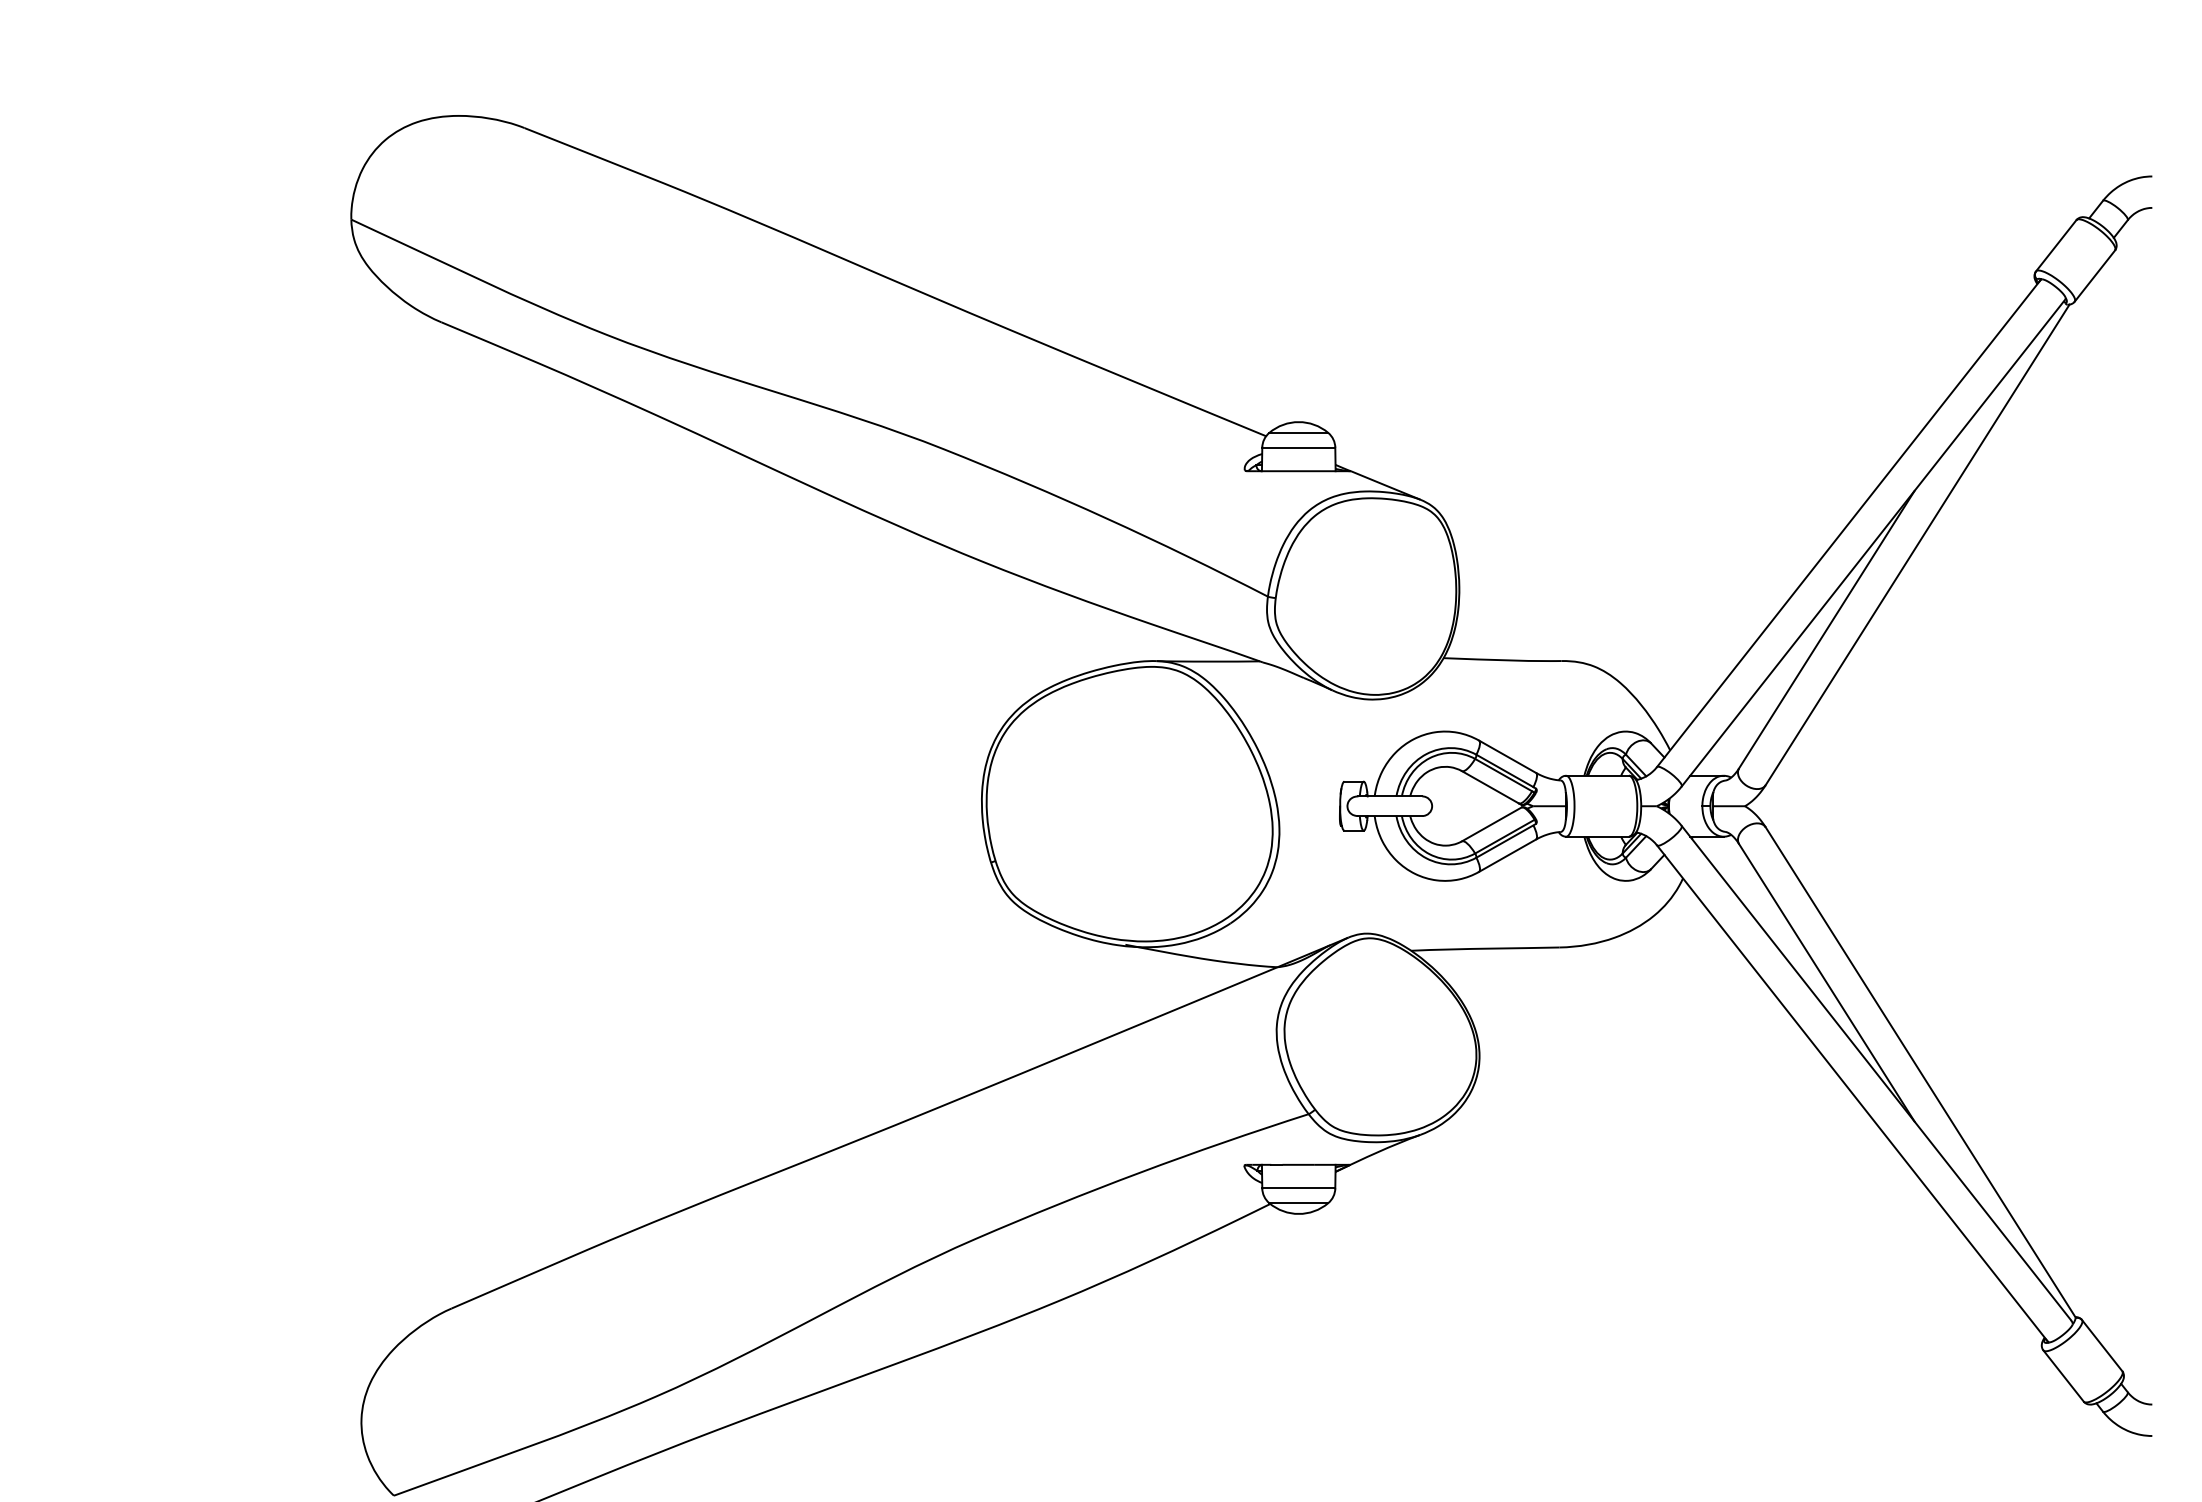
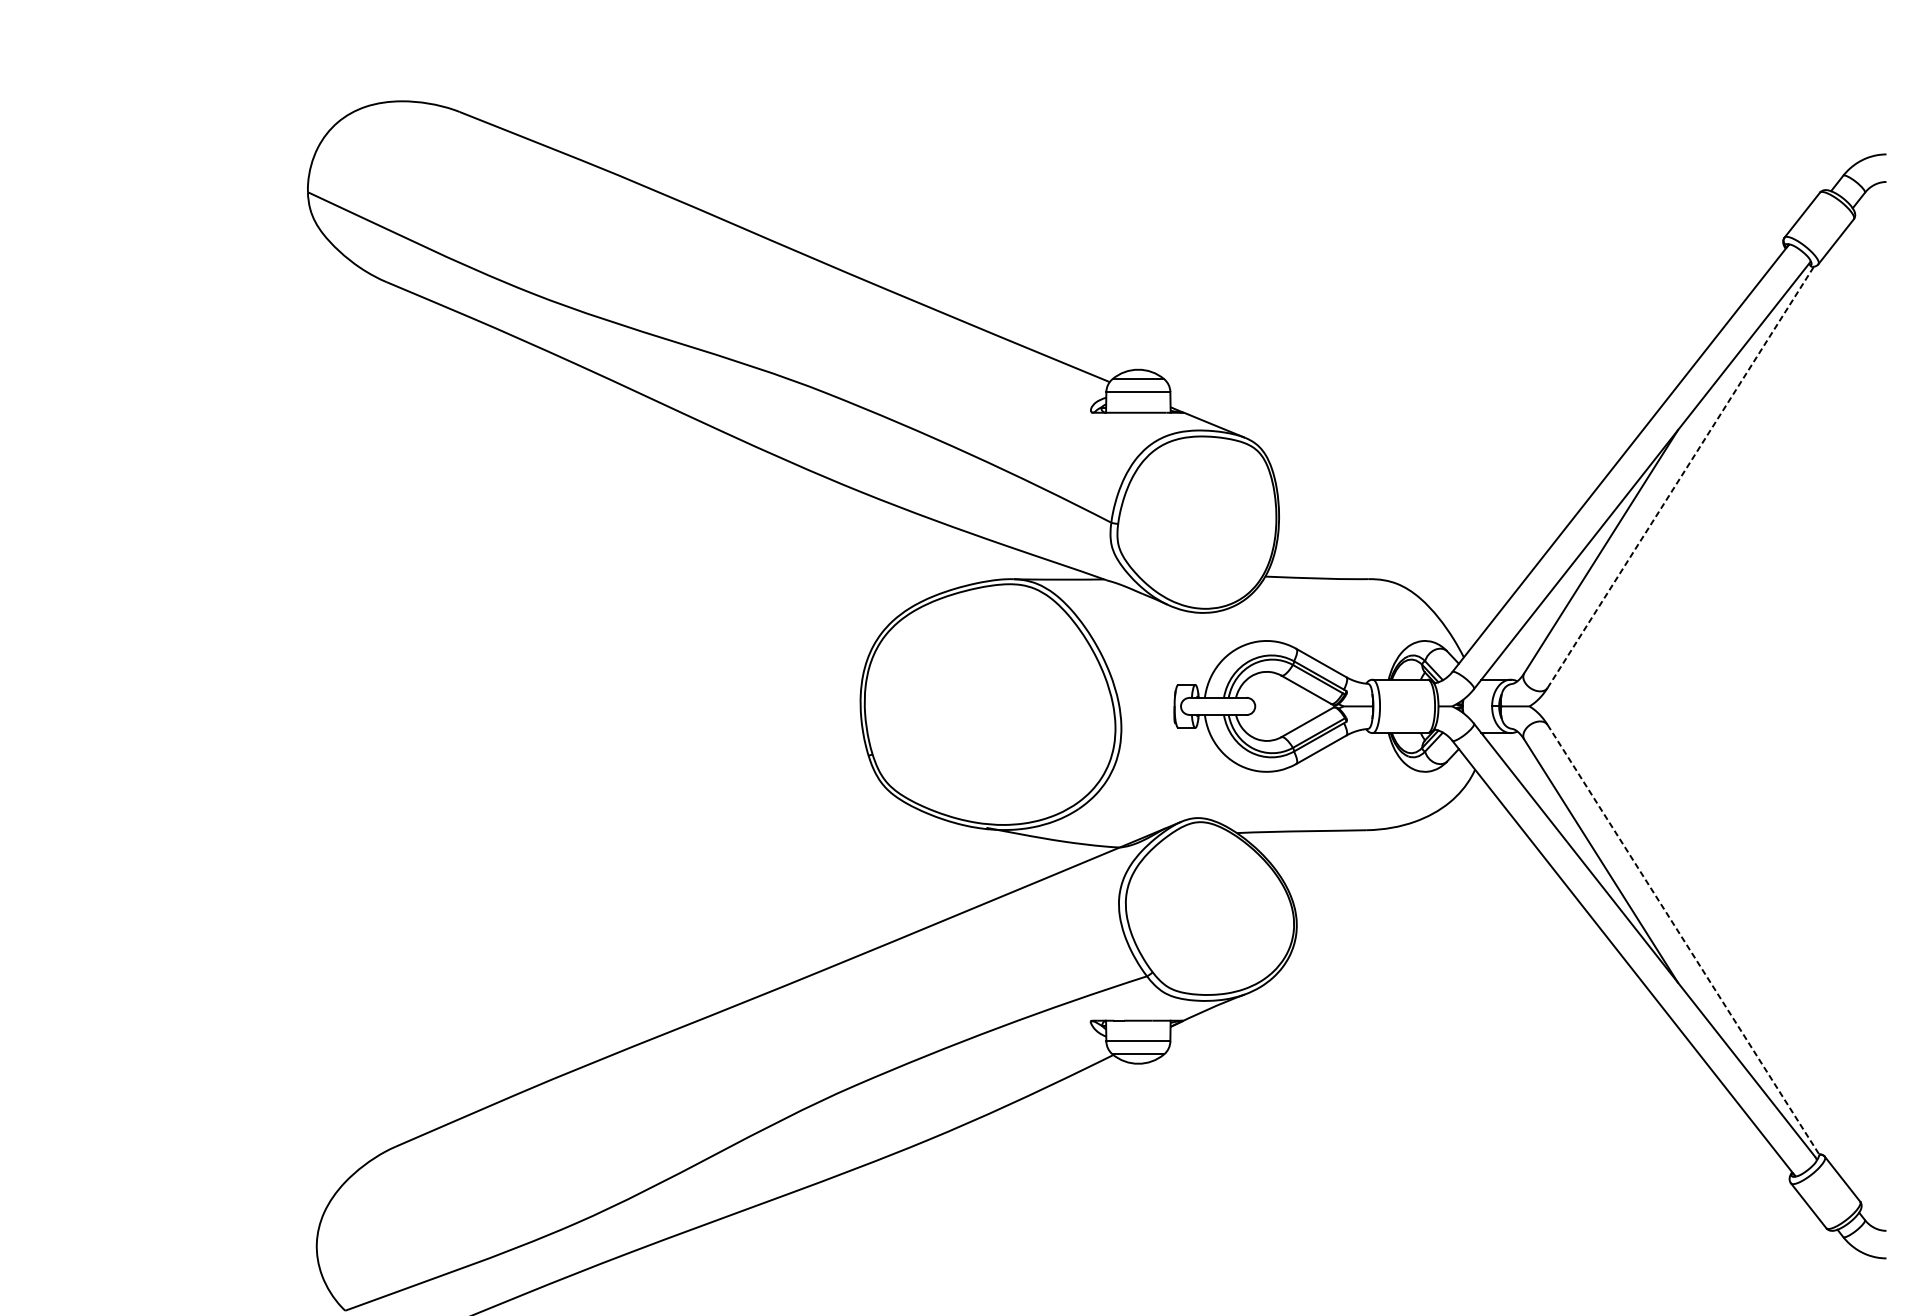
line: (1917, 544) -> (1680, 477), solid -> dashed
line: (1920, 1072) -> (1683, 939), solid -> dashed

